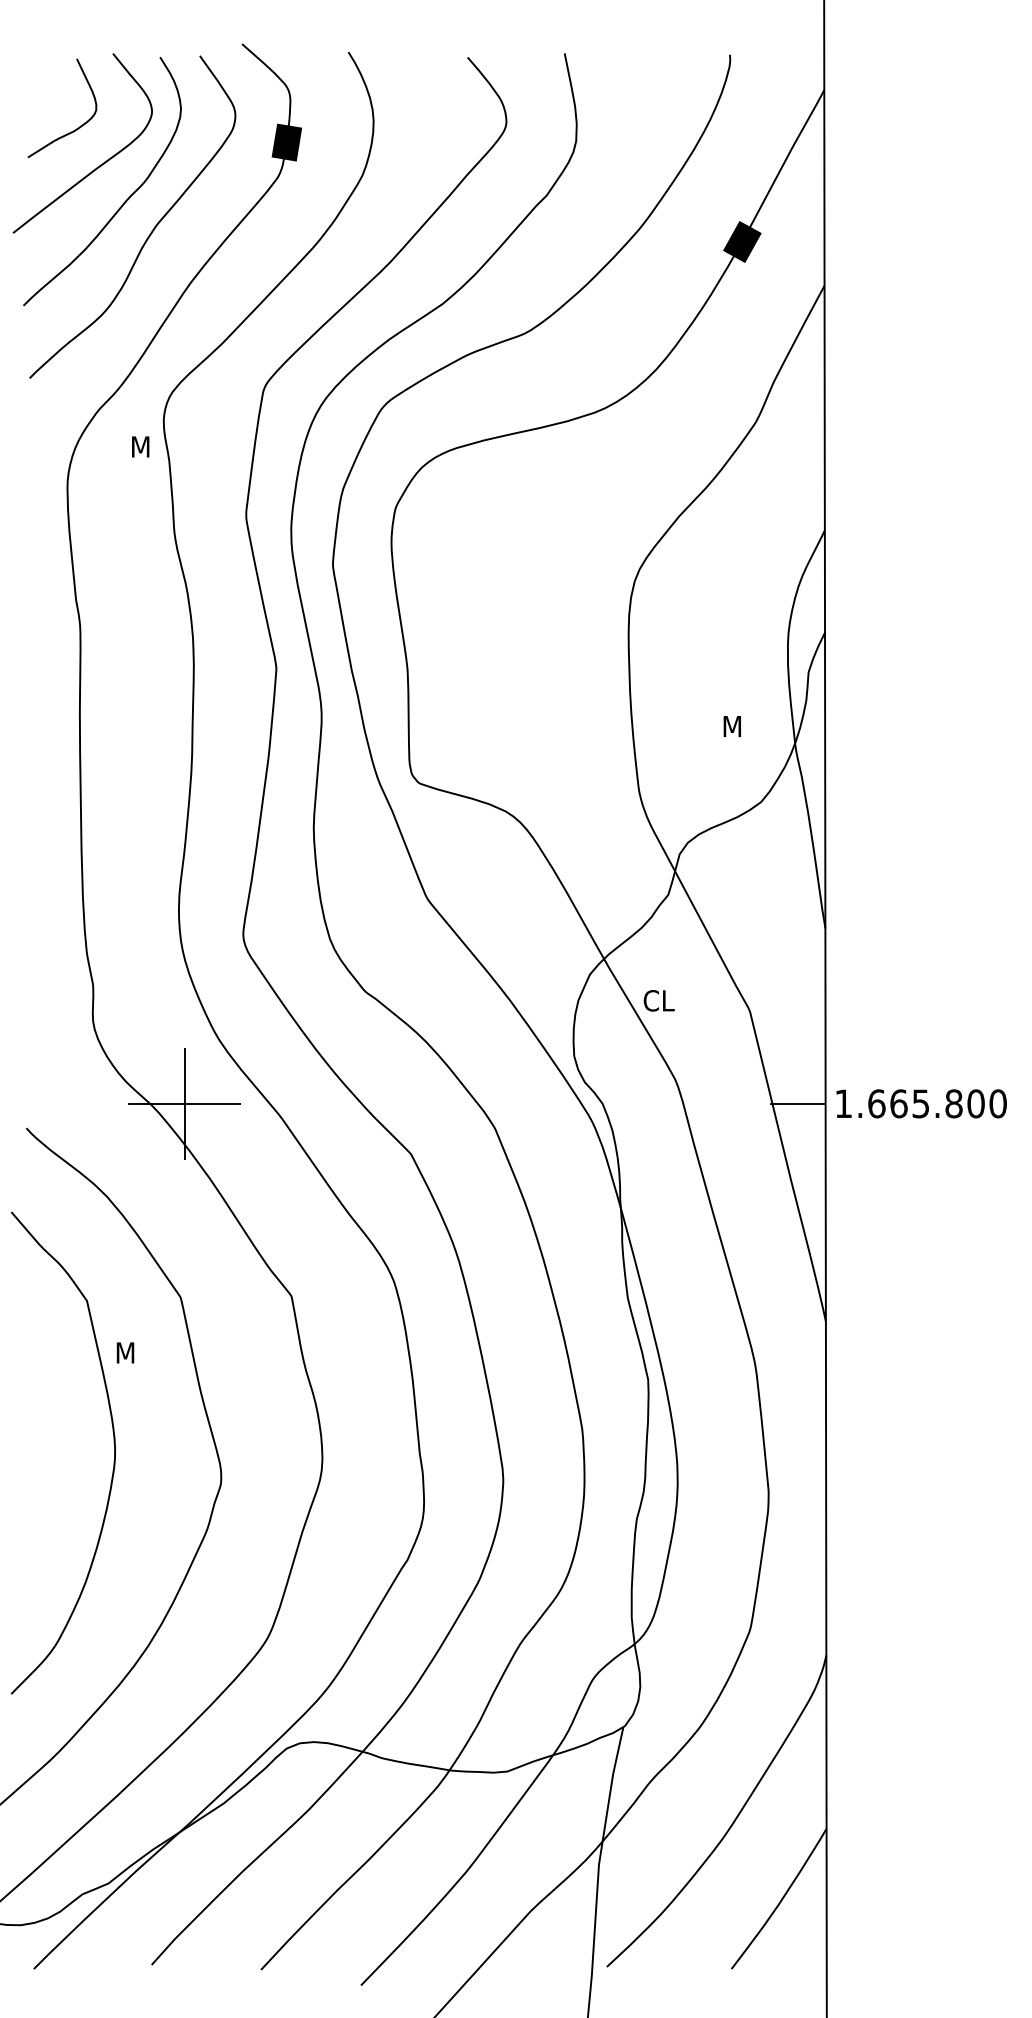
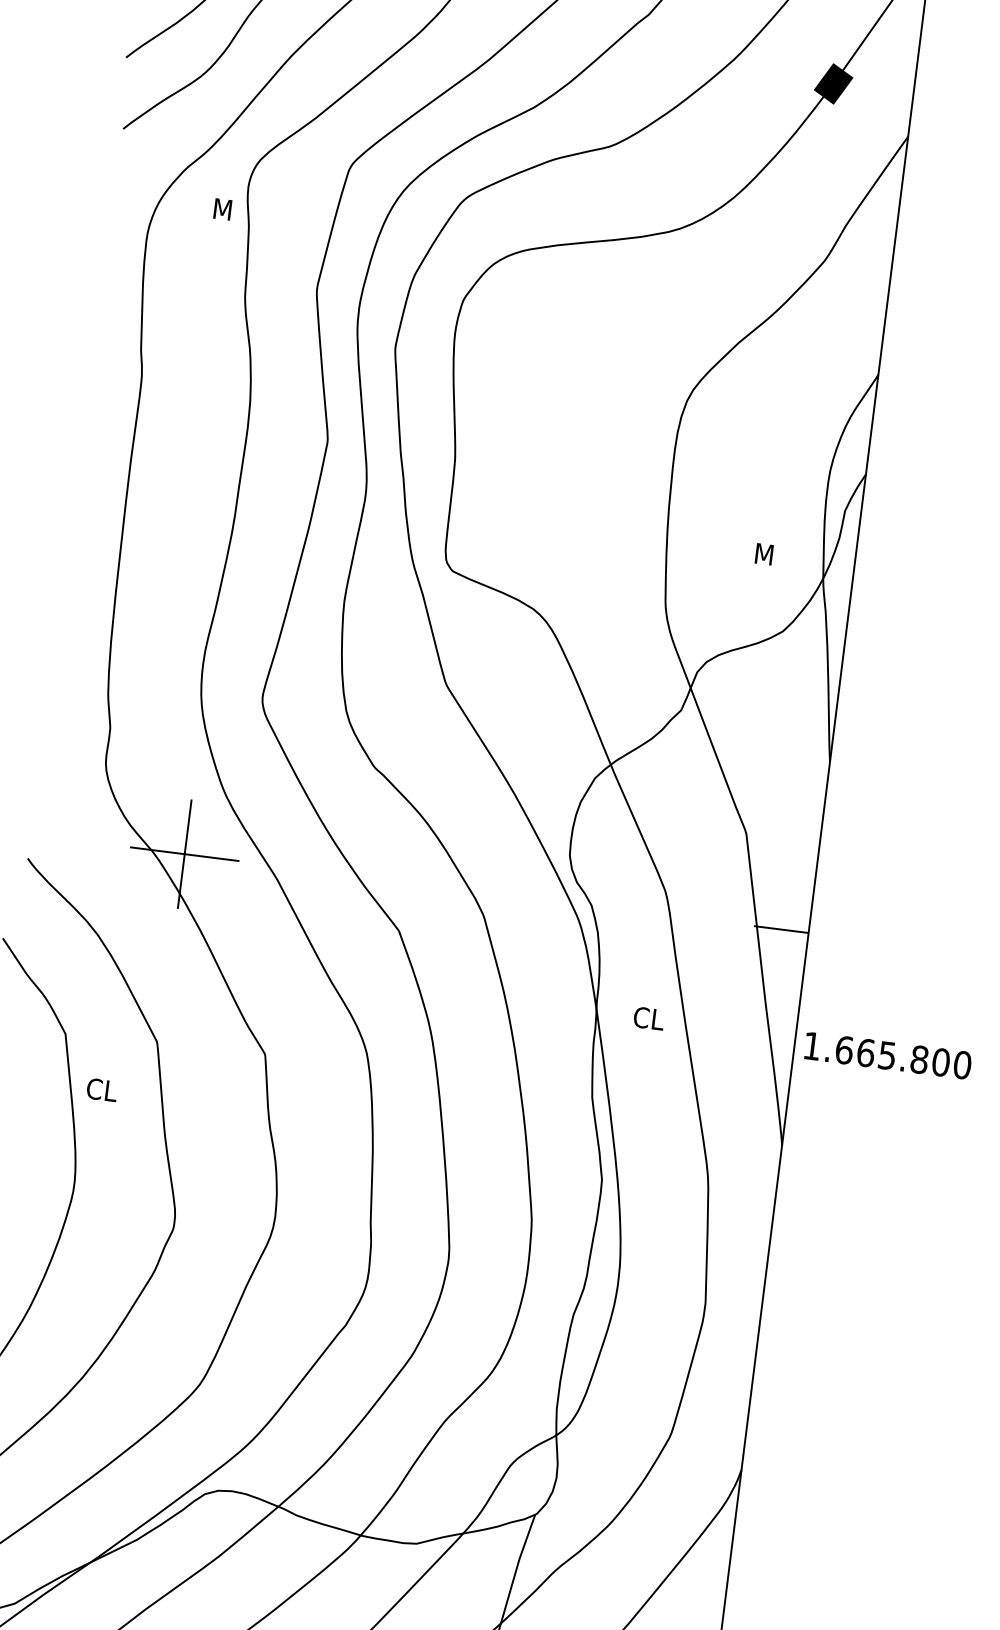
text: (658, 1000) -> (648, 1018), moved
text: (921, 1103) -> (887, 1055), moved
text: (130, 1352) -> (101, 1089), M -> CL

